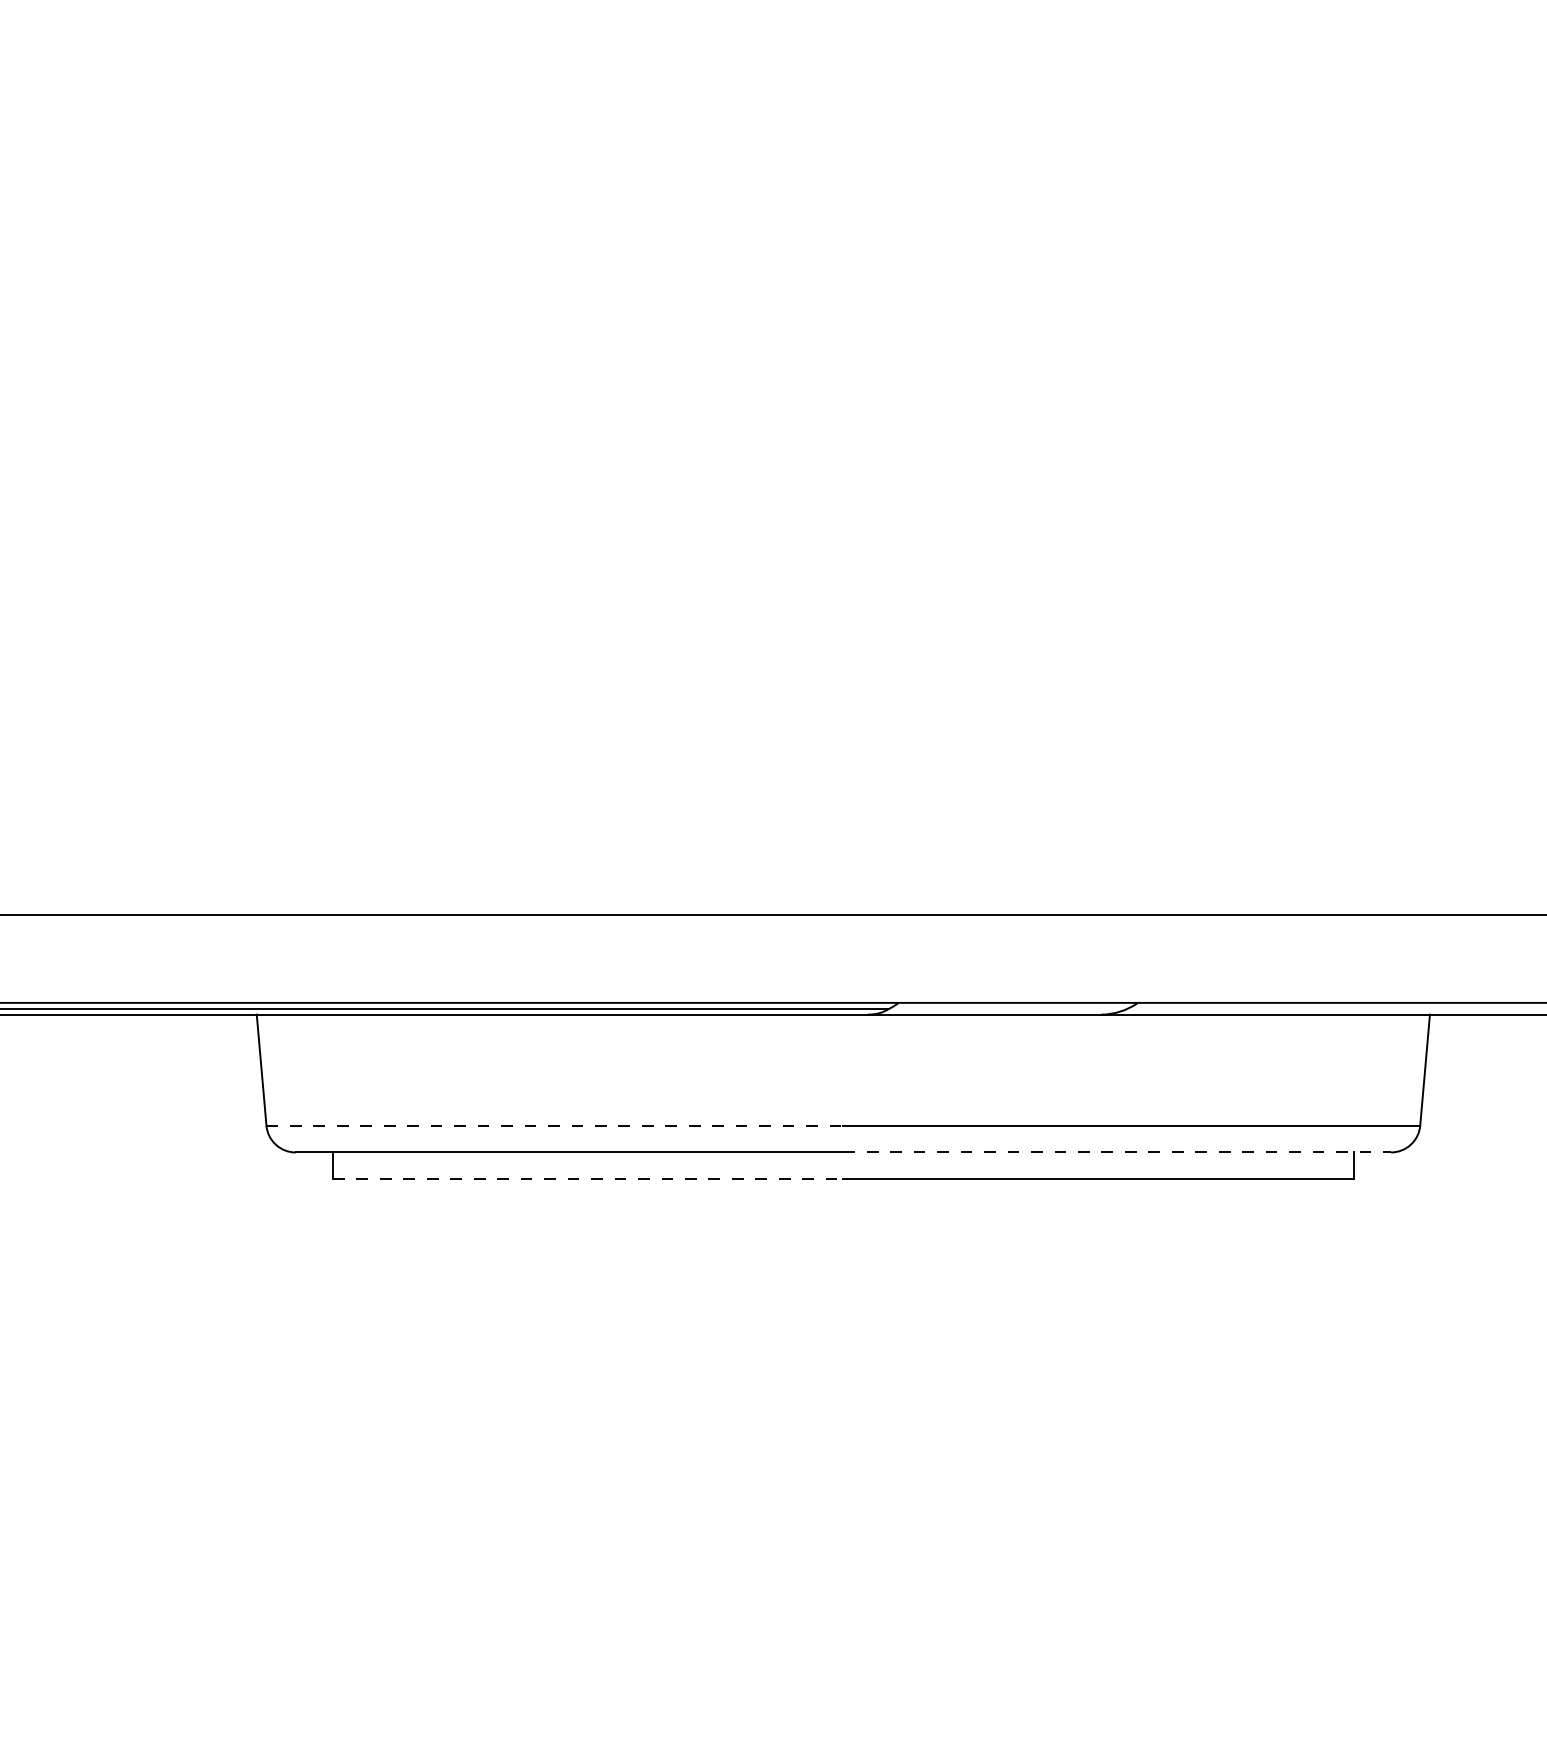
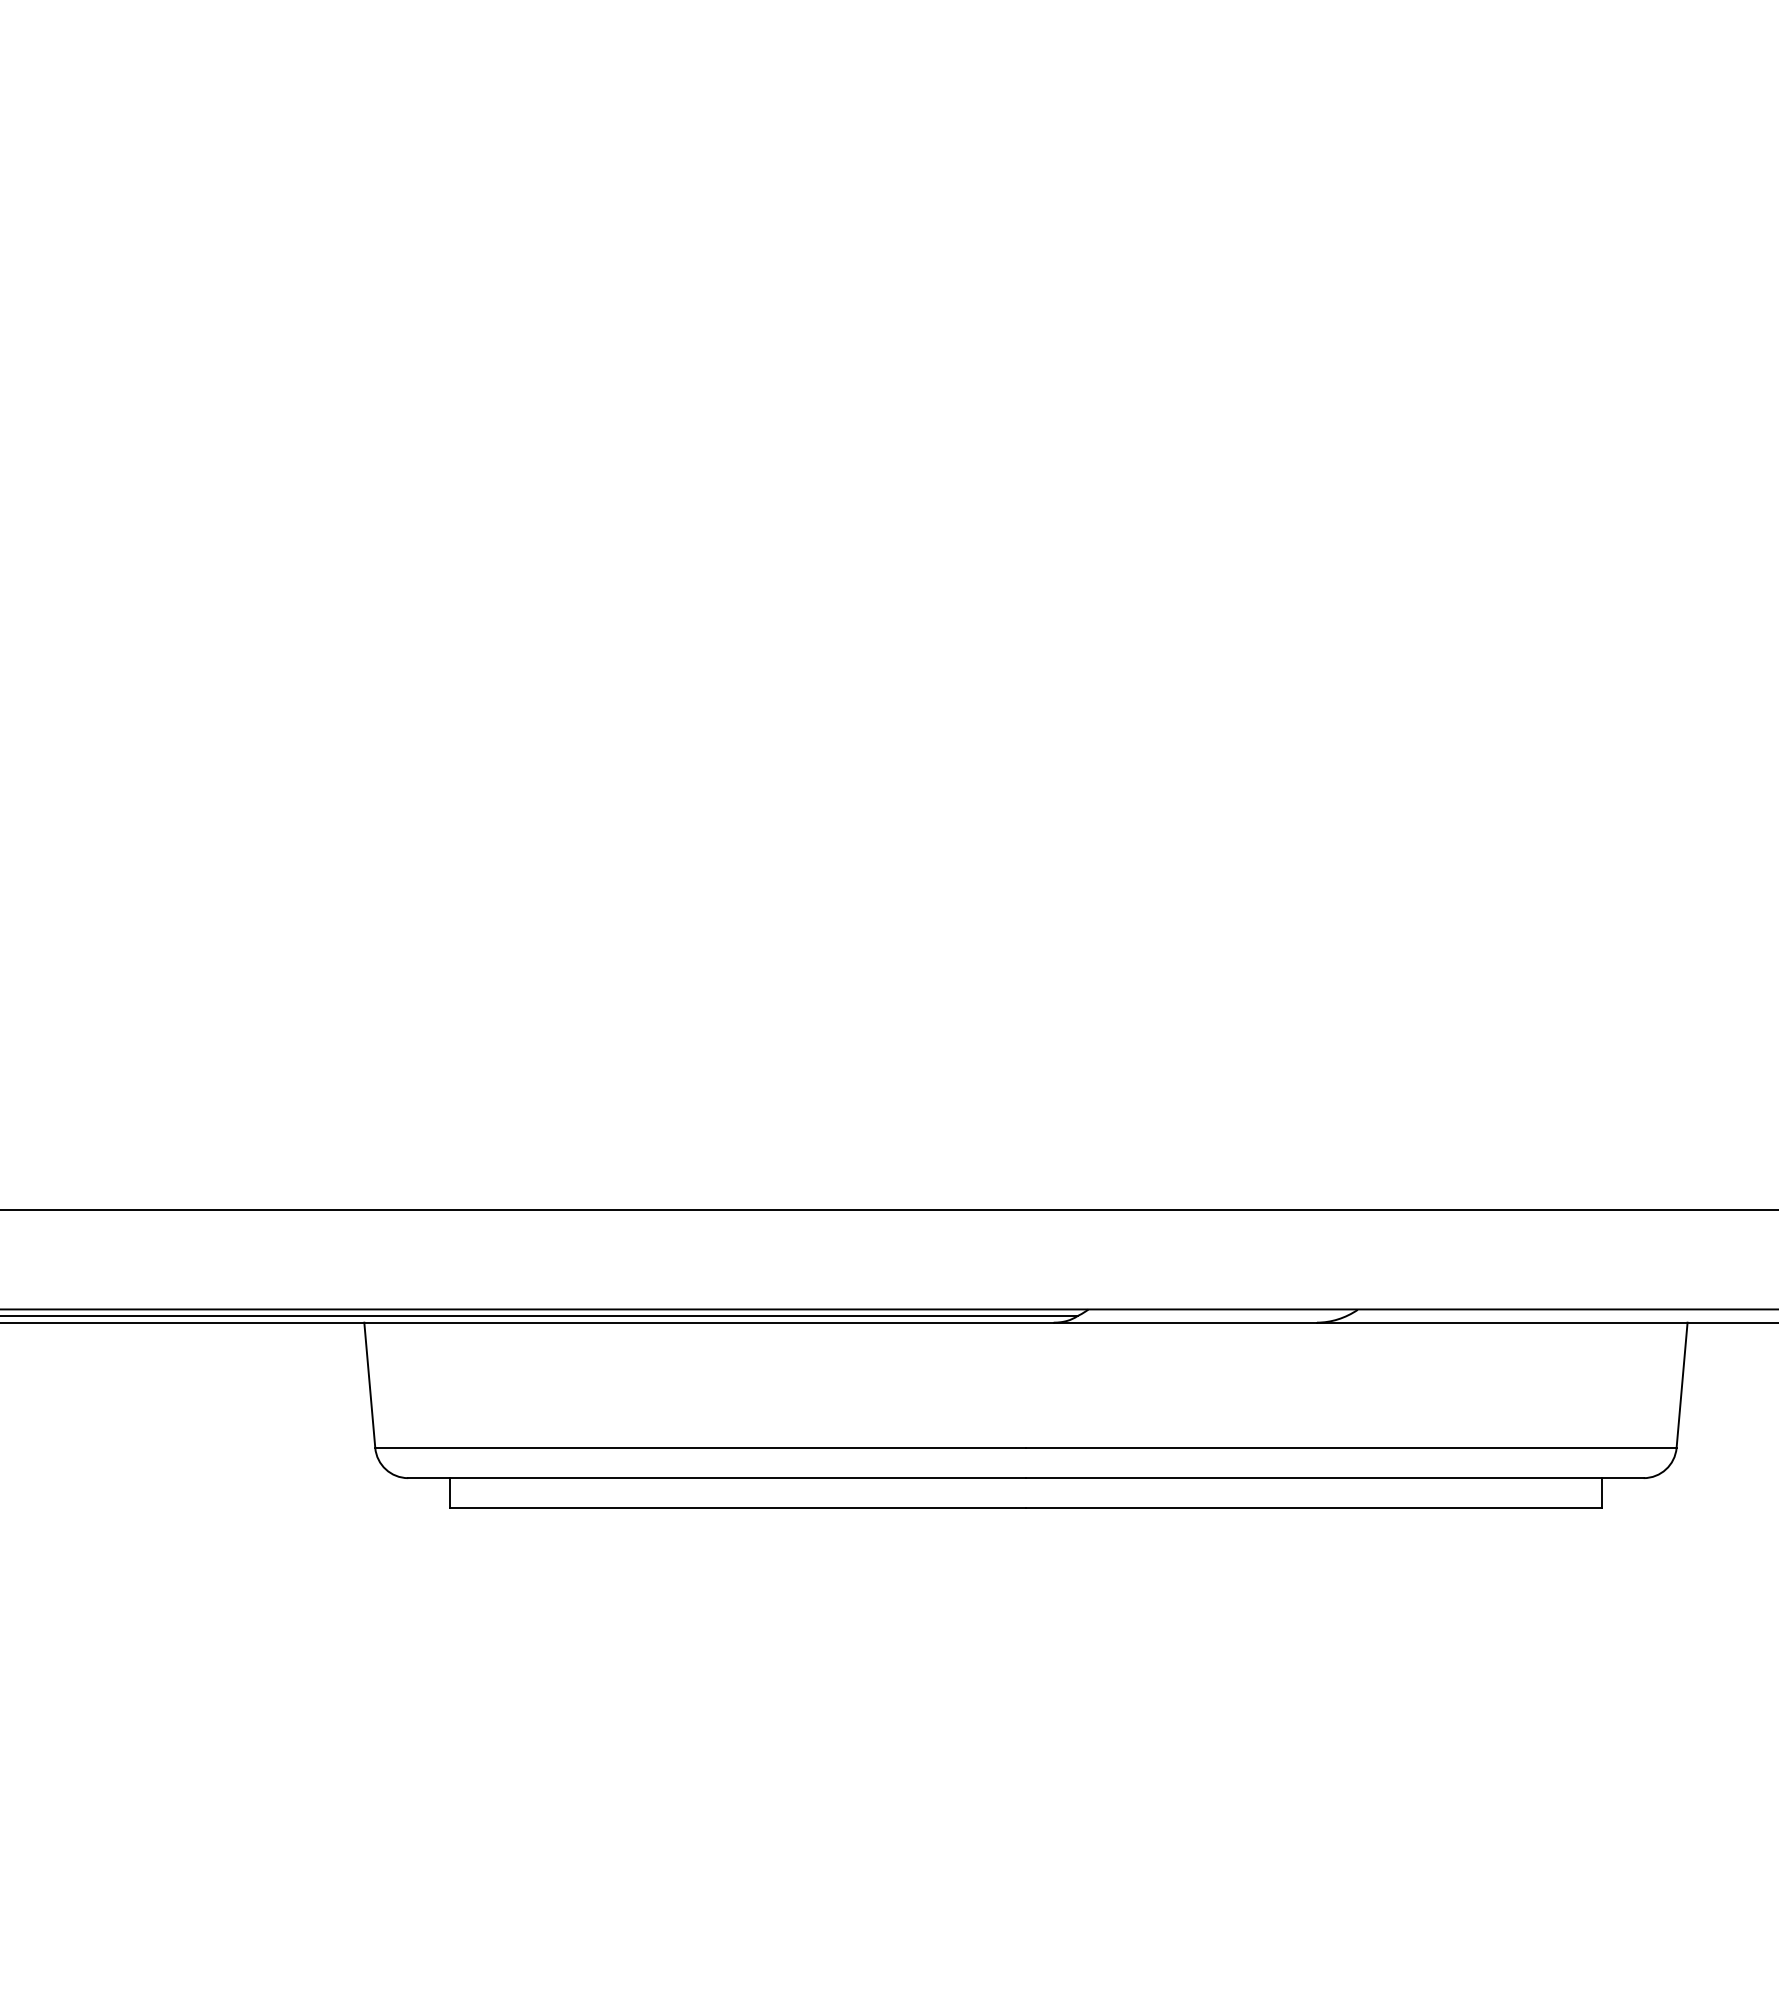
line: (555, 1125) -> (701, 1447), dashed -> solid
line: (1116, 1152) -> (1334, 1478), dashed -> solid
line: (588, 1178) -> (738, 1507), dashed -> solid

